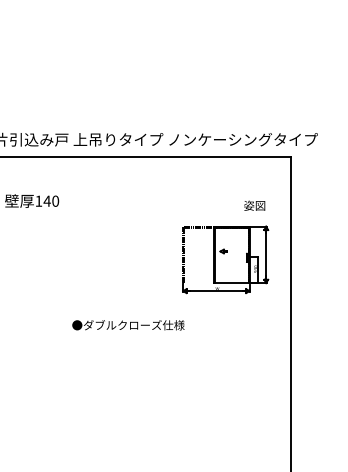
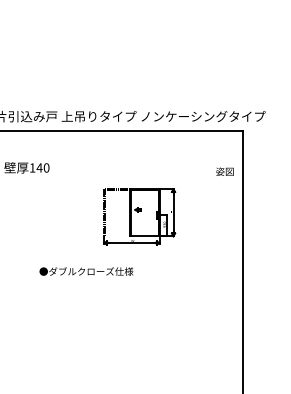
text: (254, 205) -> (224, 171), moved
part: (225, 259) -> (139, 216), moved
text: (128, 325) -> (86, 271), moved

